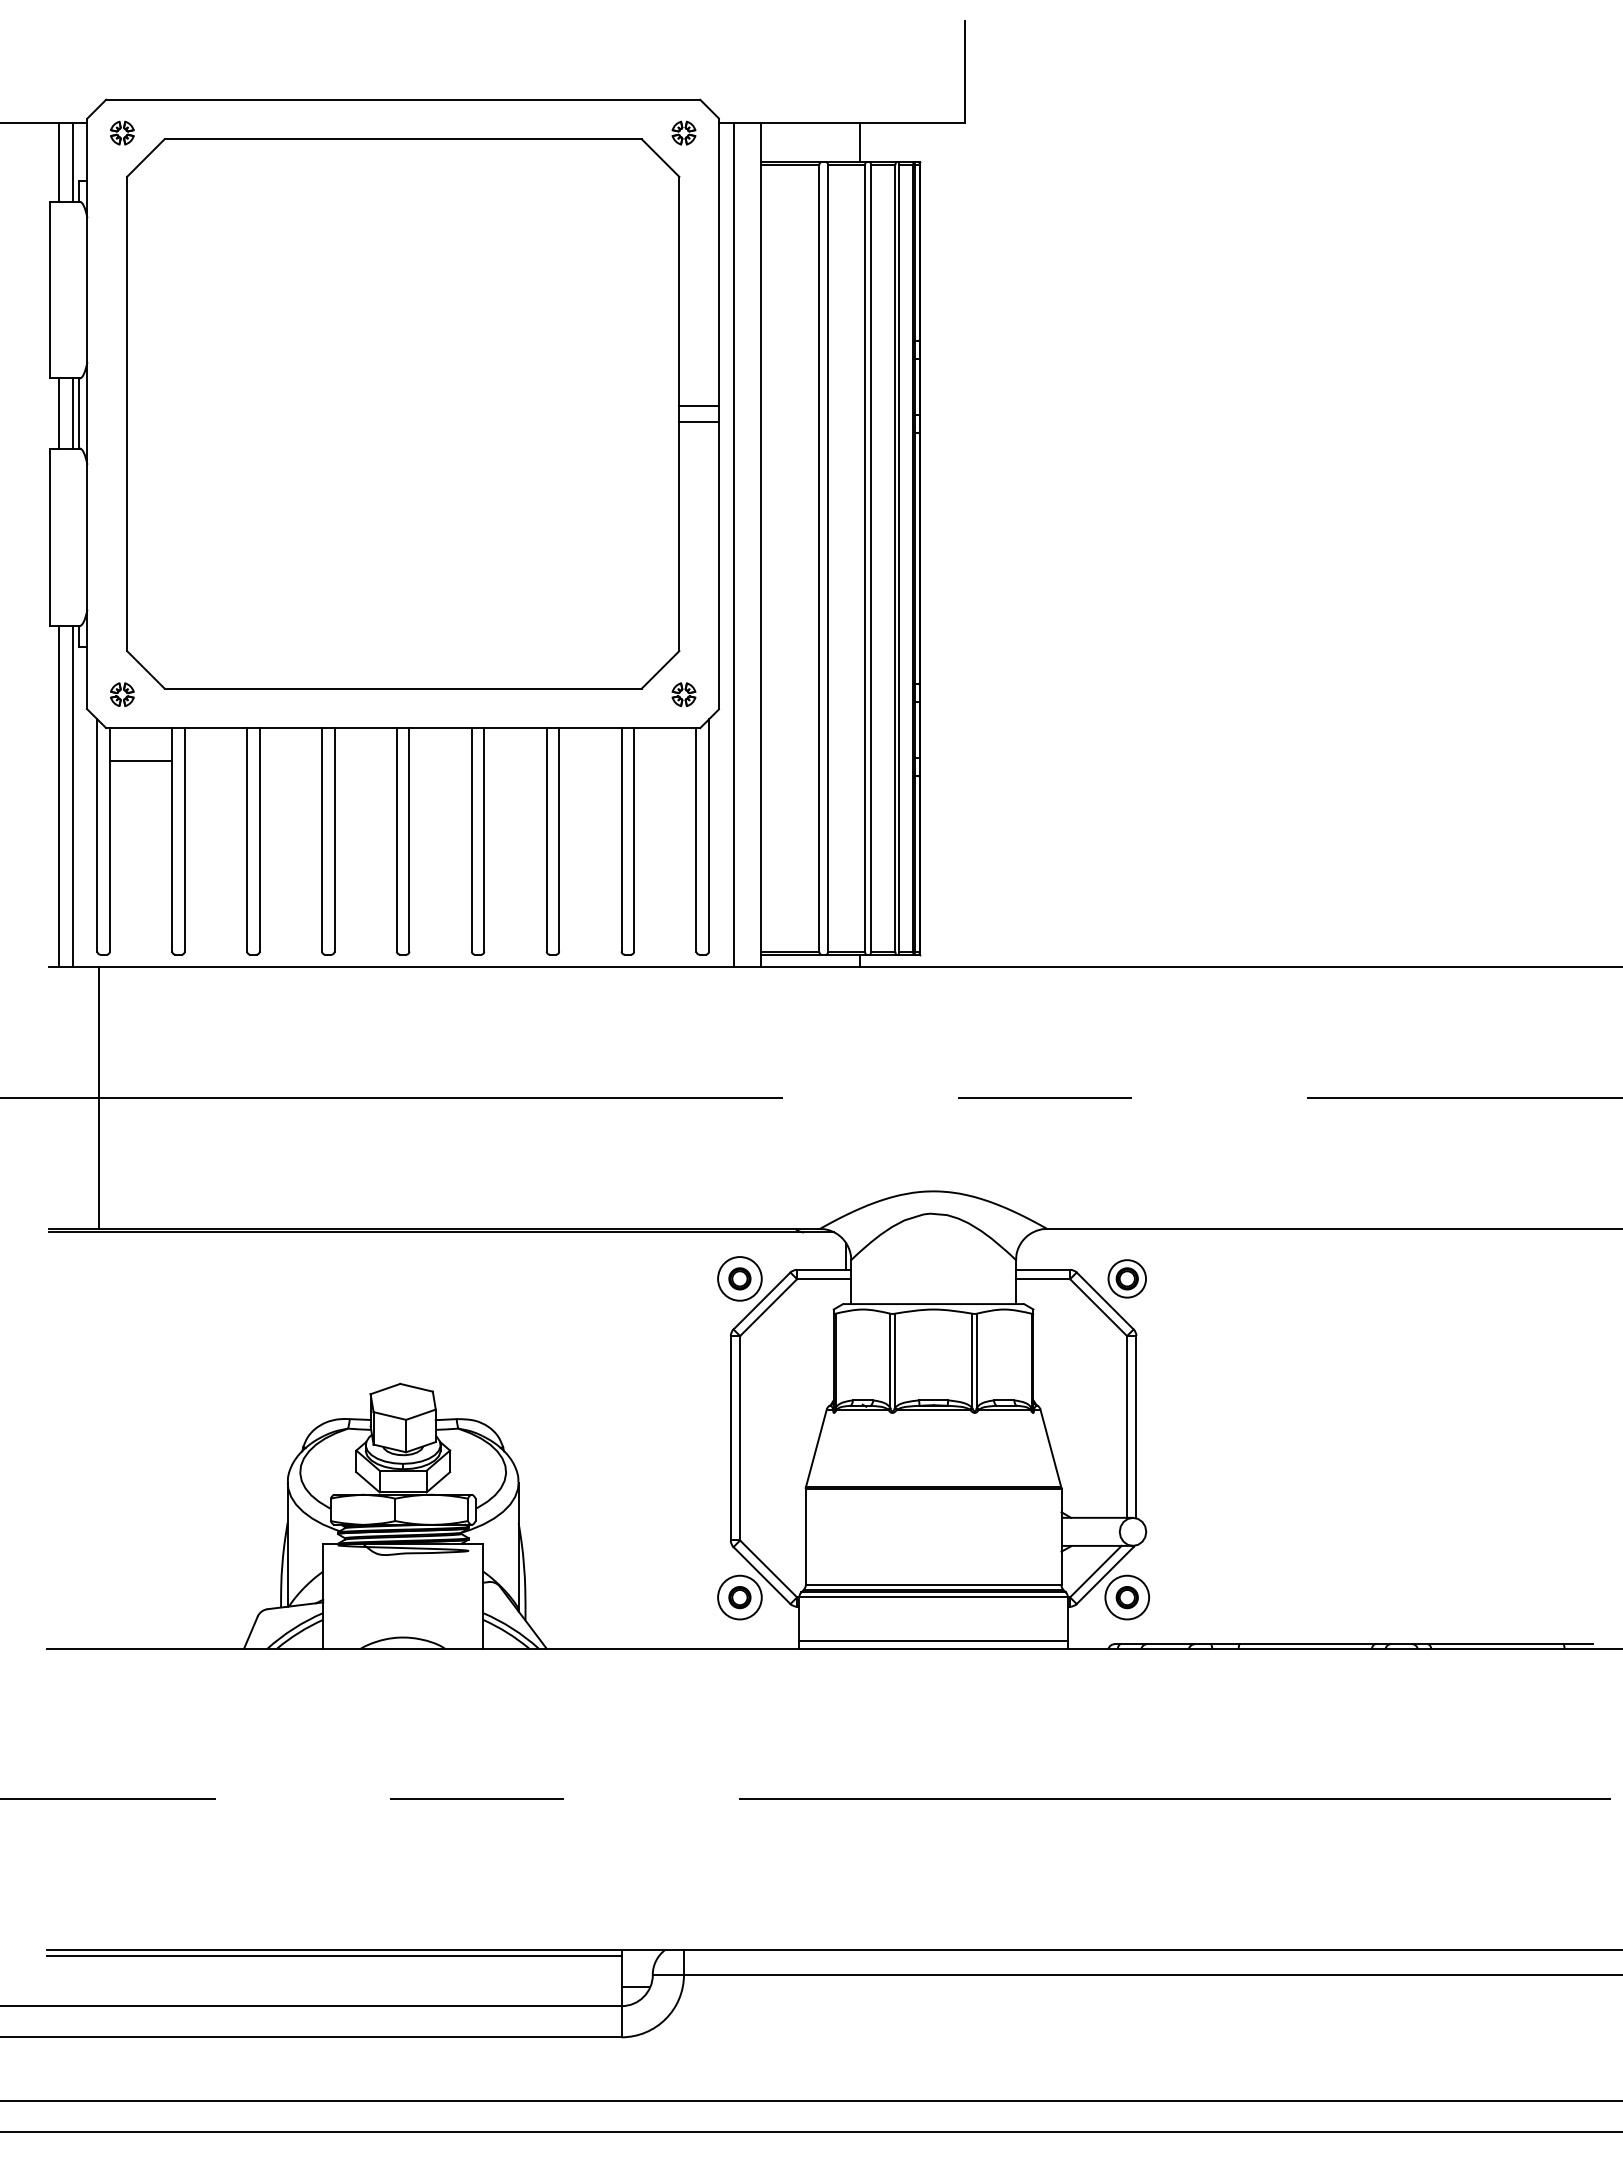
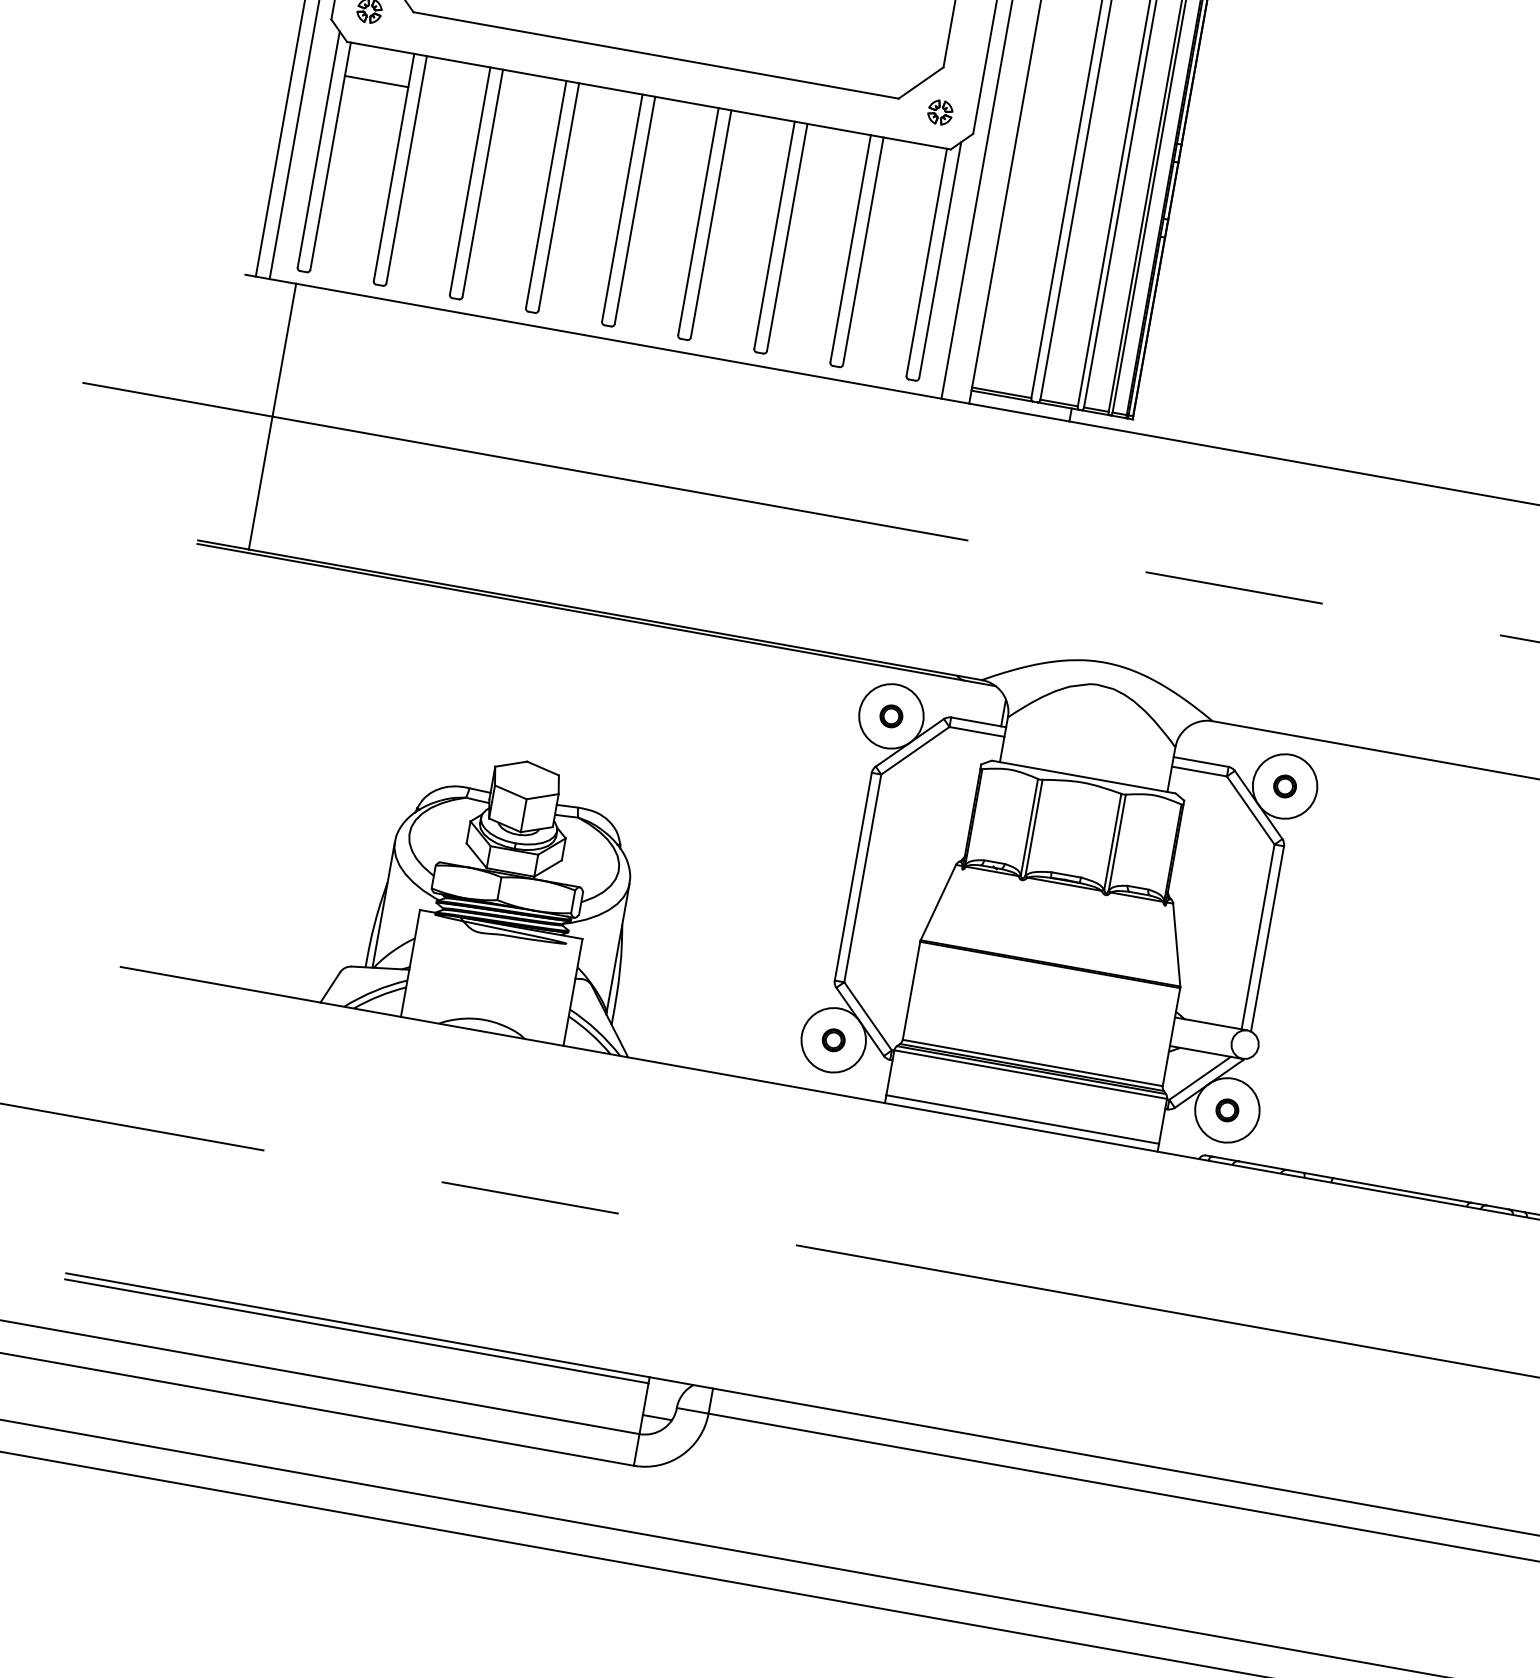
circle: (739, 1278) -> (891, 715), size x1.43
circle: (1127, 1278) -> (1285, 786), size x1.67
circle: (739, 1597) -> (833, 1040), size x1.43
circle: (1127, 1597) -> (1227, 1110), size x1.43

